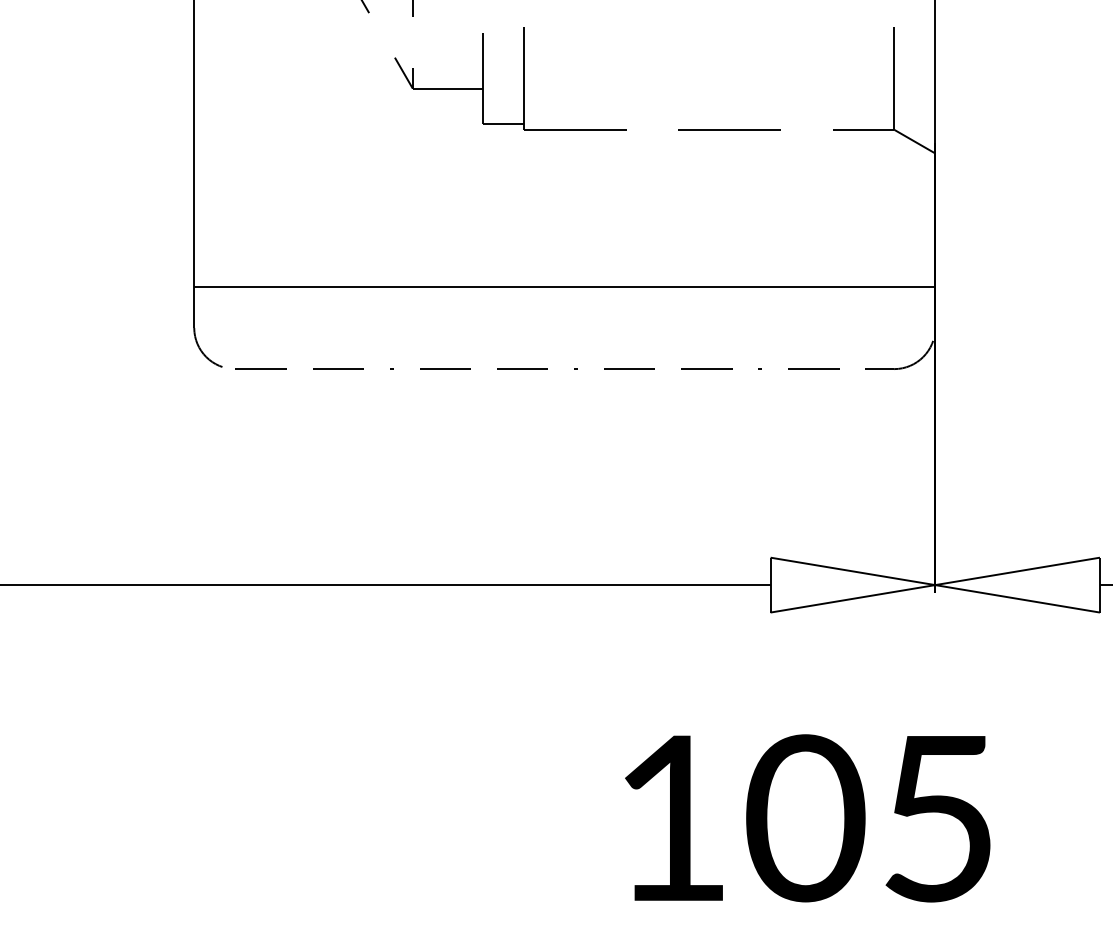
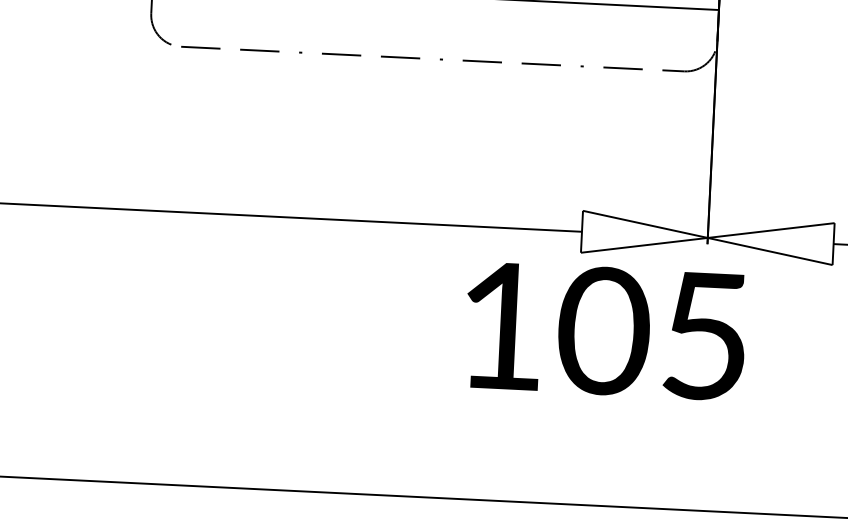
text: (807, 818) -> (605, 331), moved

